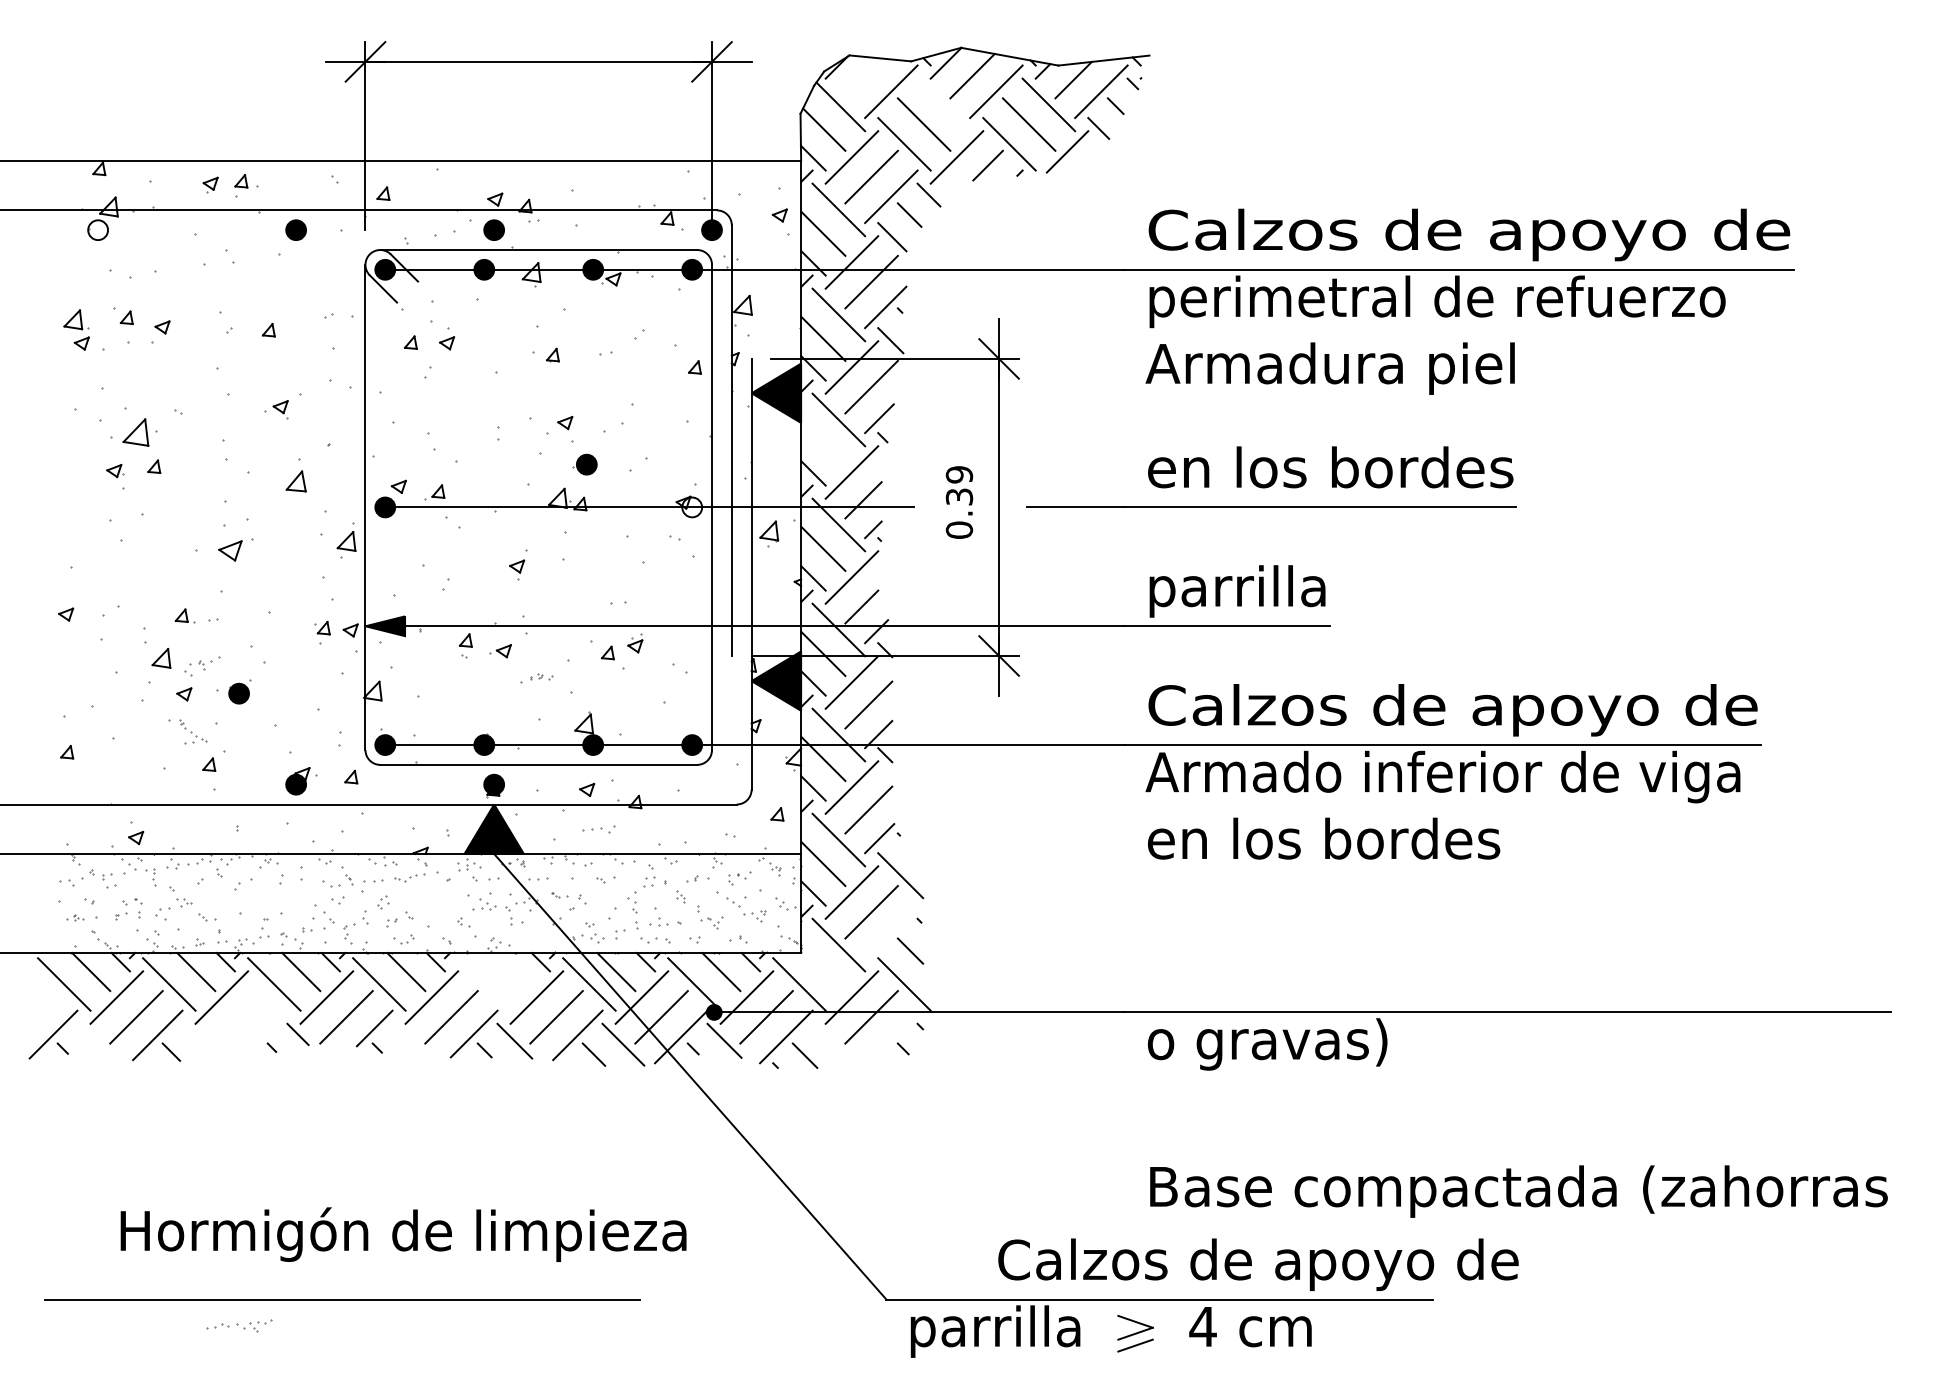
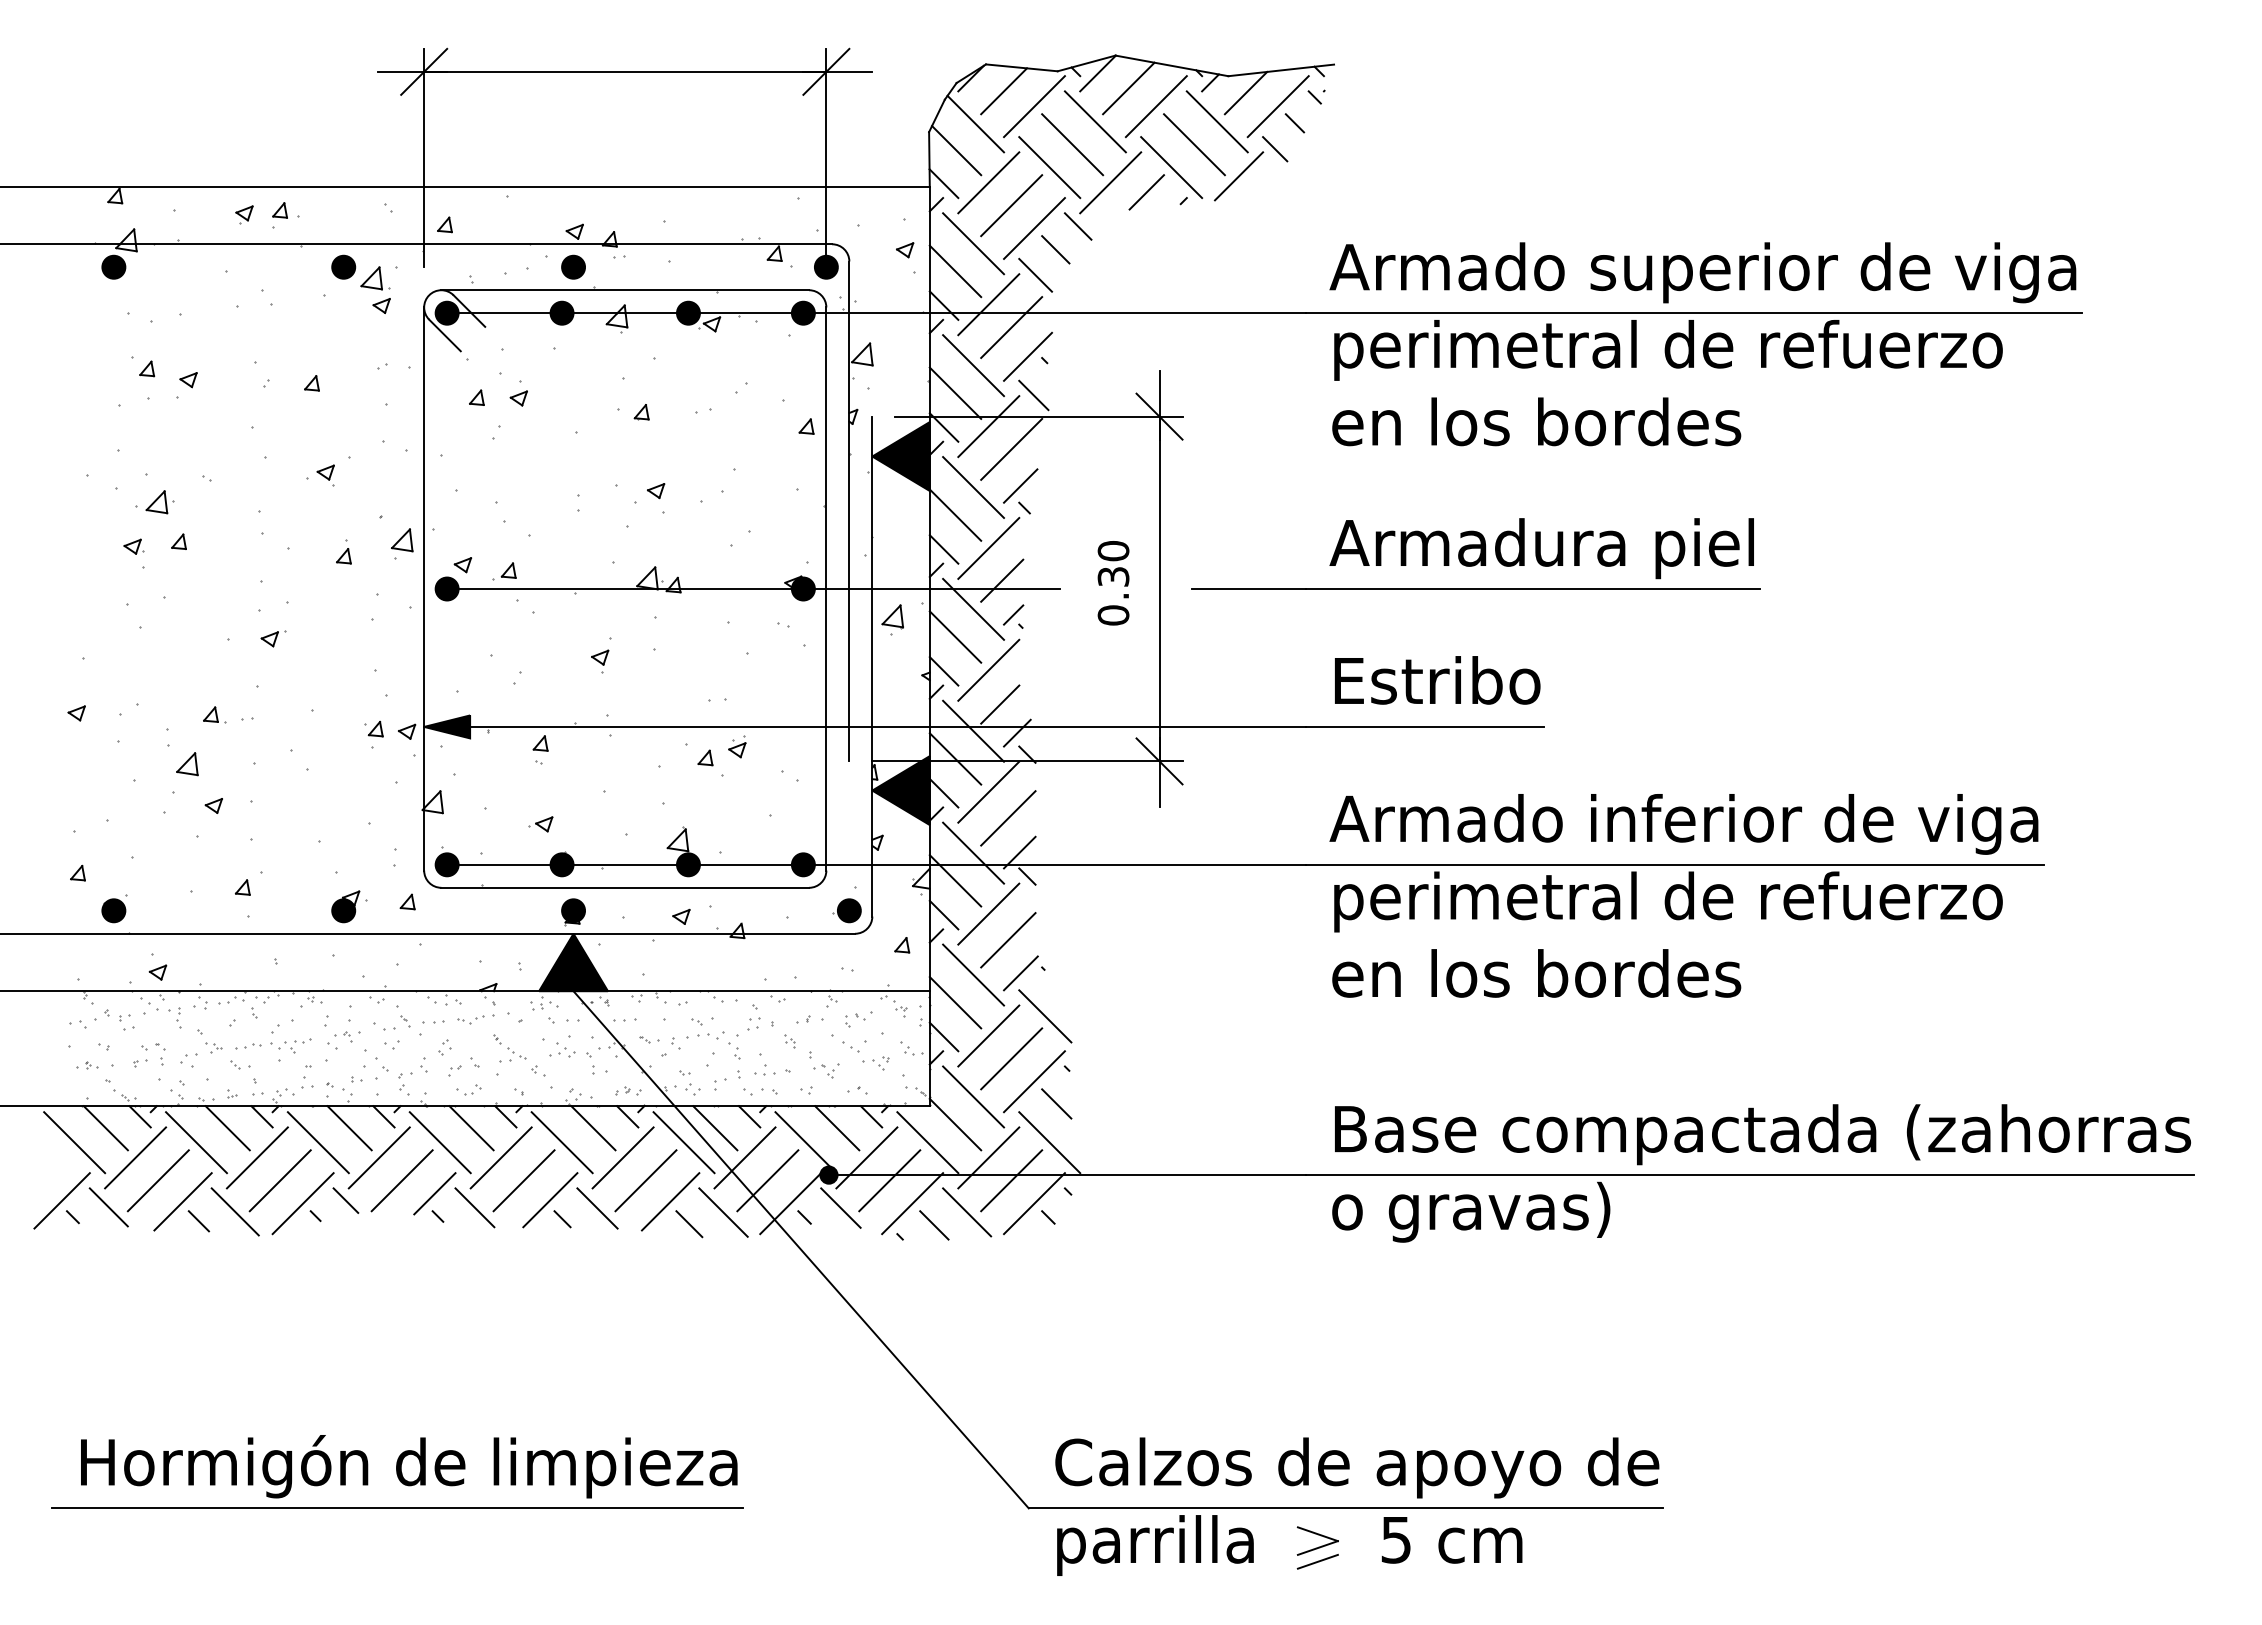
line: (864, 78) -> (1003, 91), added
line: (943, 104) -> (1095, 121), added
fill: (98, 230) -> (114, 267), added
text: (1467, 234) -> (1703, 272), Calzos de apoyo de -> Armado superior de viga
part: (76, 329) -> (375, 289), moved
text: (1329, 368) -> (1543, 427), Armadura piel -> en los bordes
part: (133, 432) -> (154, 502), size x0.71
line: (823, 443) -> (955, 514), added
part: (584, 464) -> (846, 910), moved
text: (1329, 472) -> (1543, 548), en los bordes -> Armadura piel
text: (959, 474) -> (1113, 550), 0.39 -> 0.30
part: (296, 475) -> (344, 551), size x0.62
fill: (692, 507) -> (803, 589), added
part: (346, 544) -> (402, 543), moved
part: (235, 550) -> (273, 638), size x0.62
text: (1238, 591) -> (1437, 686), parrilla -> Estribo
part: (500, 651) -> (540, 824), moved
part: (198, 668) -> (344, 1040), moved
part: (541, 676) -> (628, 1090), moved
part: (239, 691) -> (114, 908), moved
text: (1451, 710) -> (1684, 824), Calzos de apoyo de -> Armado inferior de viga
part: (193, 731) -> (510, 1047), moved
text: (1442, 776) -> (1674, 901), Armado inferior de viga -> perimetral de refuerzo
part: (598, 829) -> (705, 1035), moved
line: (891, 931) -> (1034, 1081), added
line: (823, 968) -> (955, 1124), added
line: (511, 972) -> (593, 1128), added
line: (484, 984) -> (562, 1142), added
line: (241, 1017) -> (280, 1180), added
line: (260, 1036) -> (302, 1203), added
line: (891, 1036) -> (1034, 1203), added
line: (93, 1039) -> (108, 1206), added
line: (408, 1040) -> (474, 1207), added
line: (202, 1043) -> (235, 1211), added
line: (832, 1044) -> (966, 1212), added
text: (1518, 1191) -> (1762, 1134), moved
text: (403, 1234) -> (409, 1466), moved
text: (1258, 1264) -> (1357, 1467), moved
part: (239, 1325) -> (273, 1045), moved
text: (1202, 1327) -> (1395, 1540), 4 -> 5

